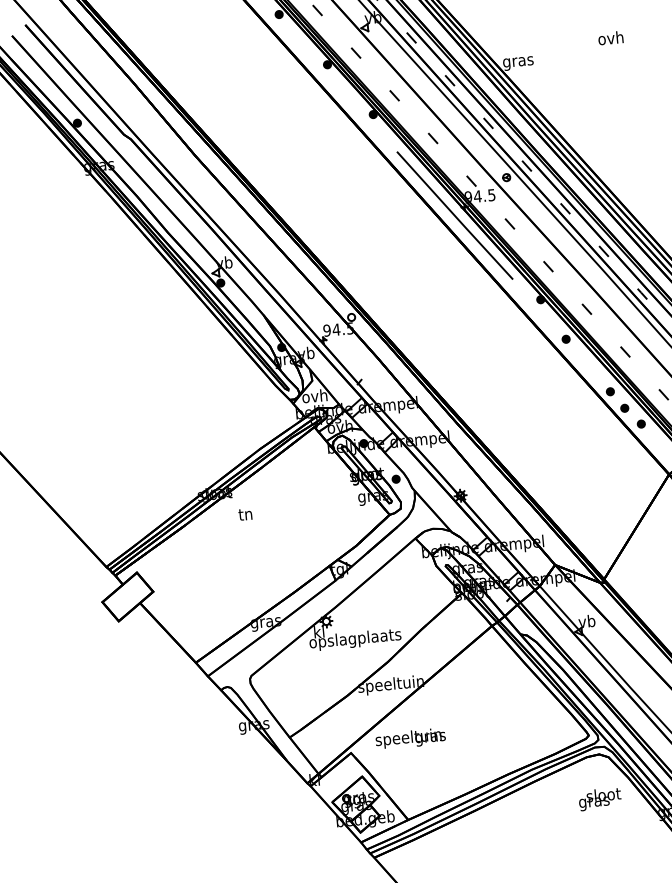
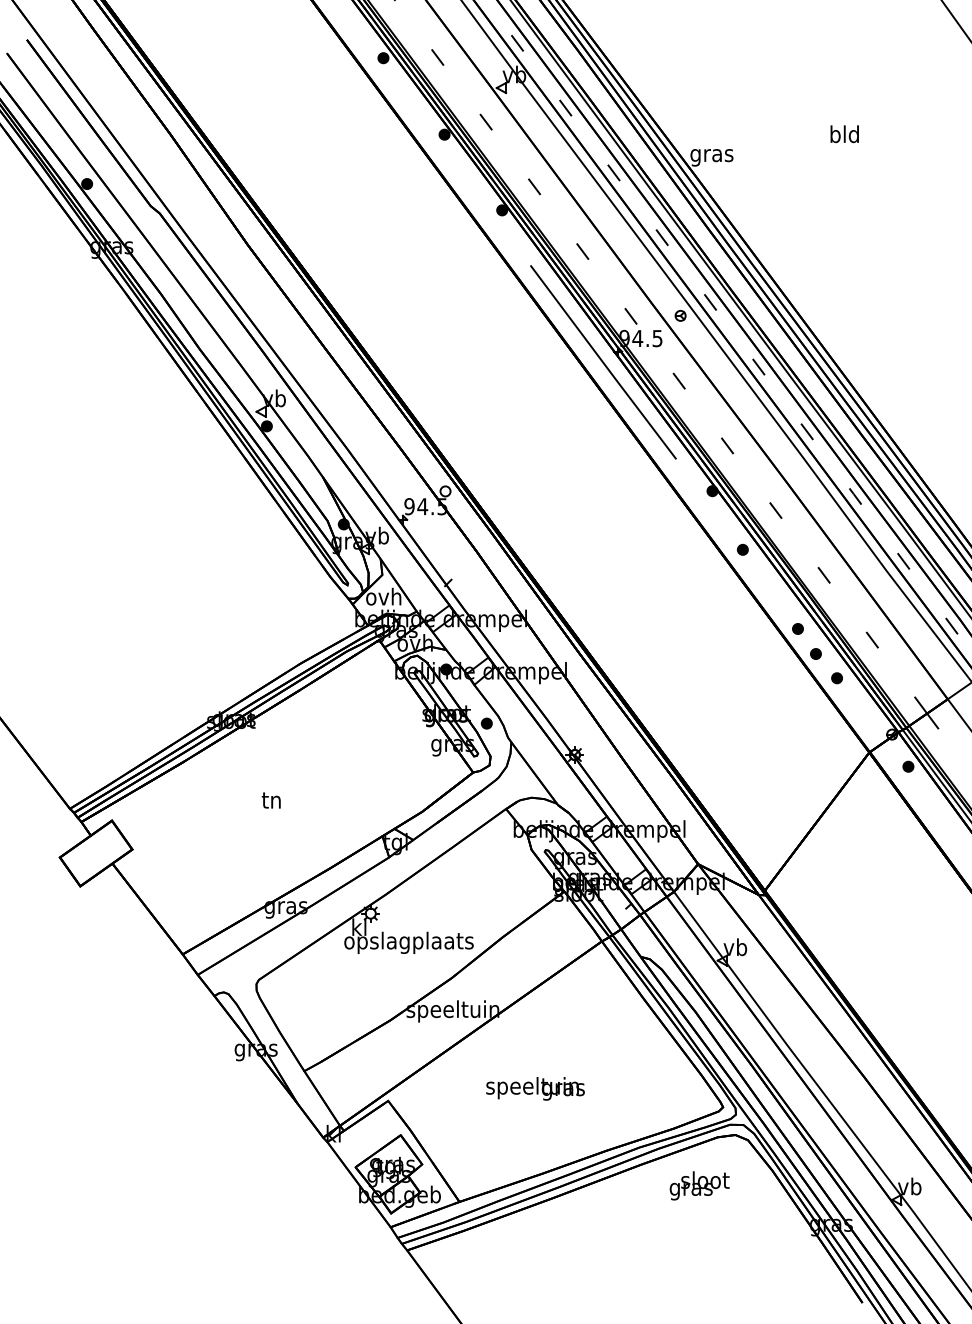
text: (610, 38) -> (844, 134), ovh -> bld
text: (244, 514) -> (270, 800), moved
text: (410, 738) -> (535, 1088), moved
text: (599, 799) -> (699, 1185), moved

